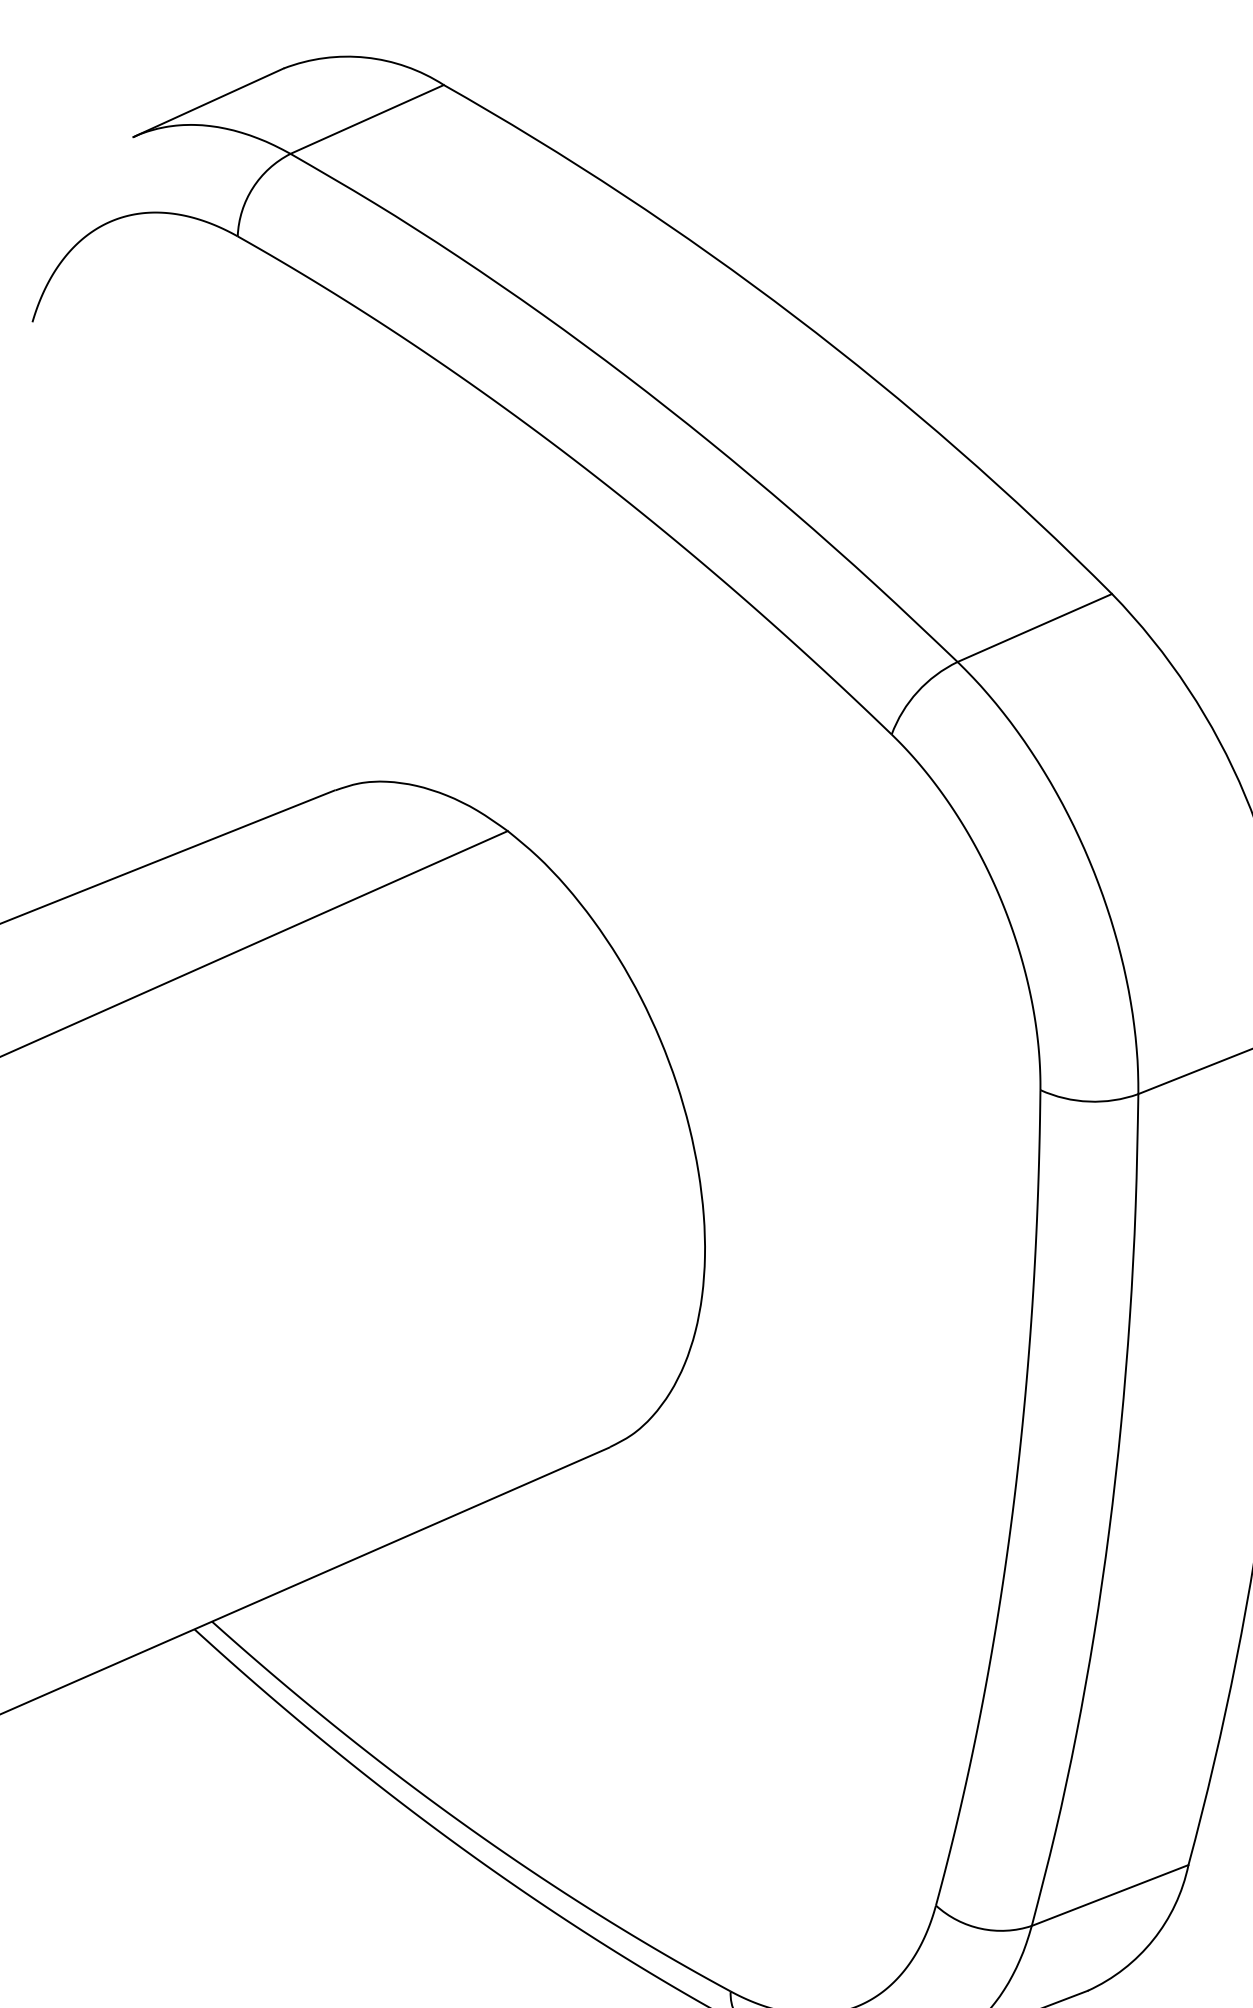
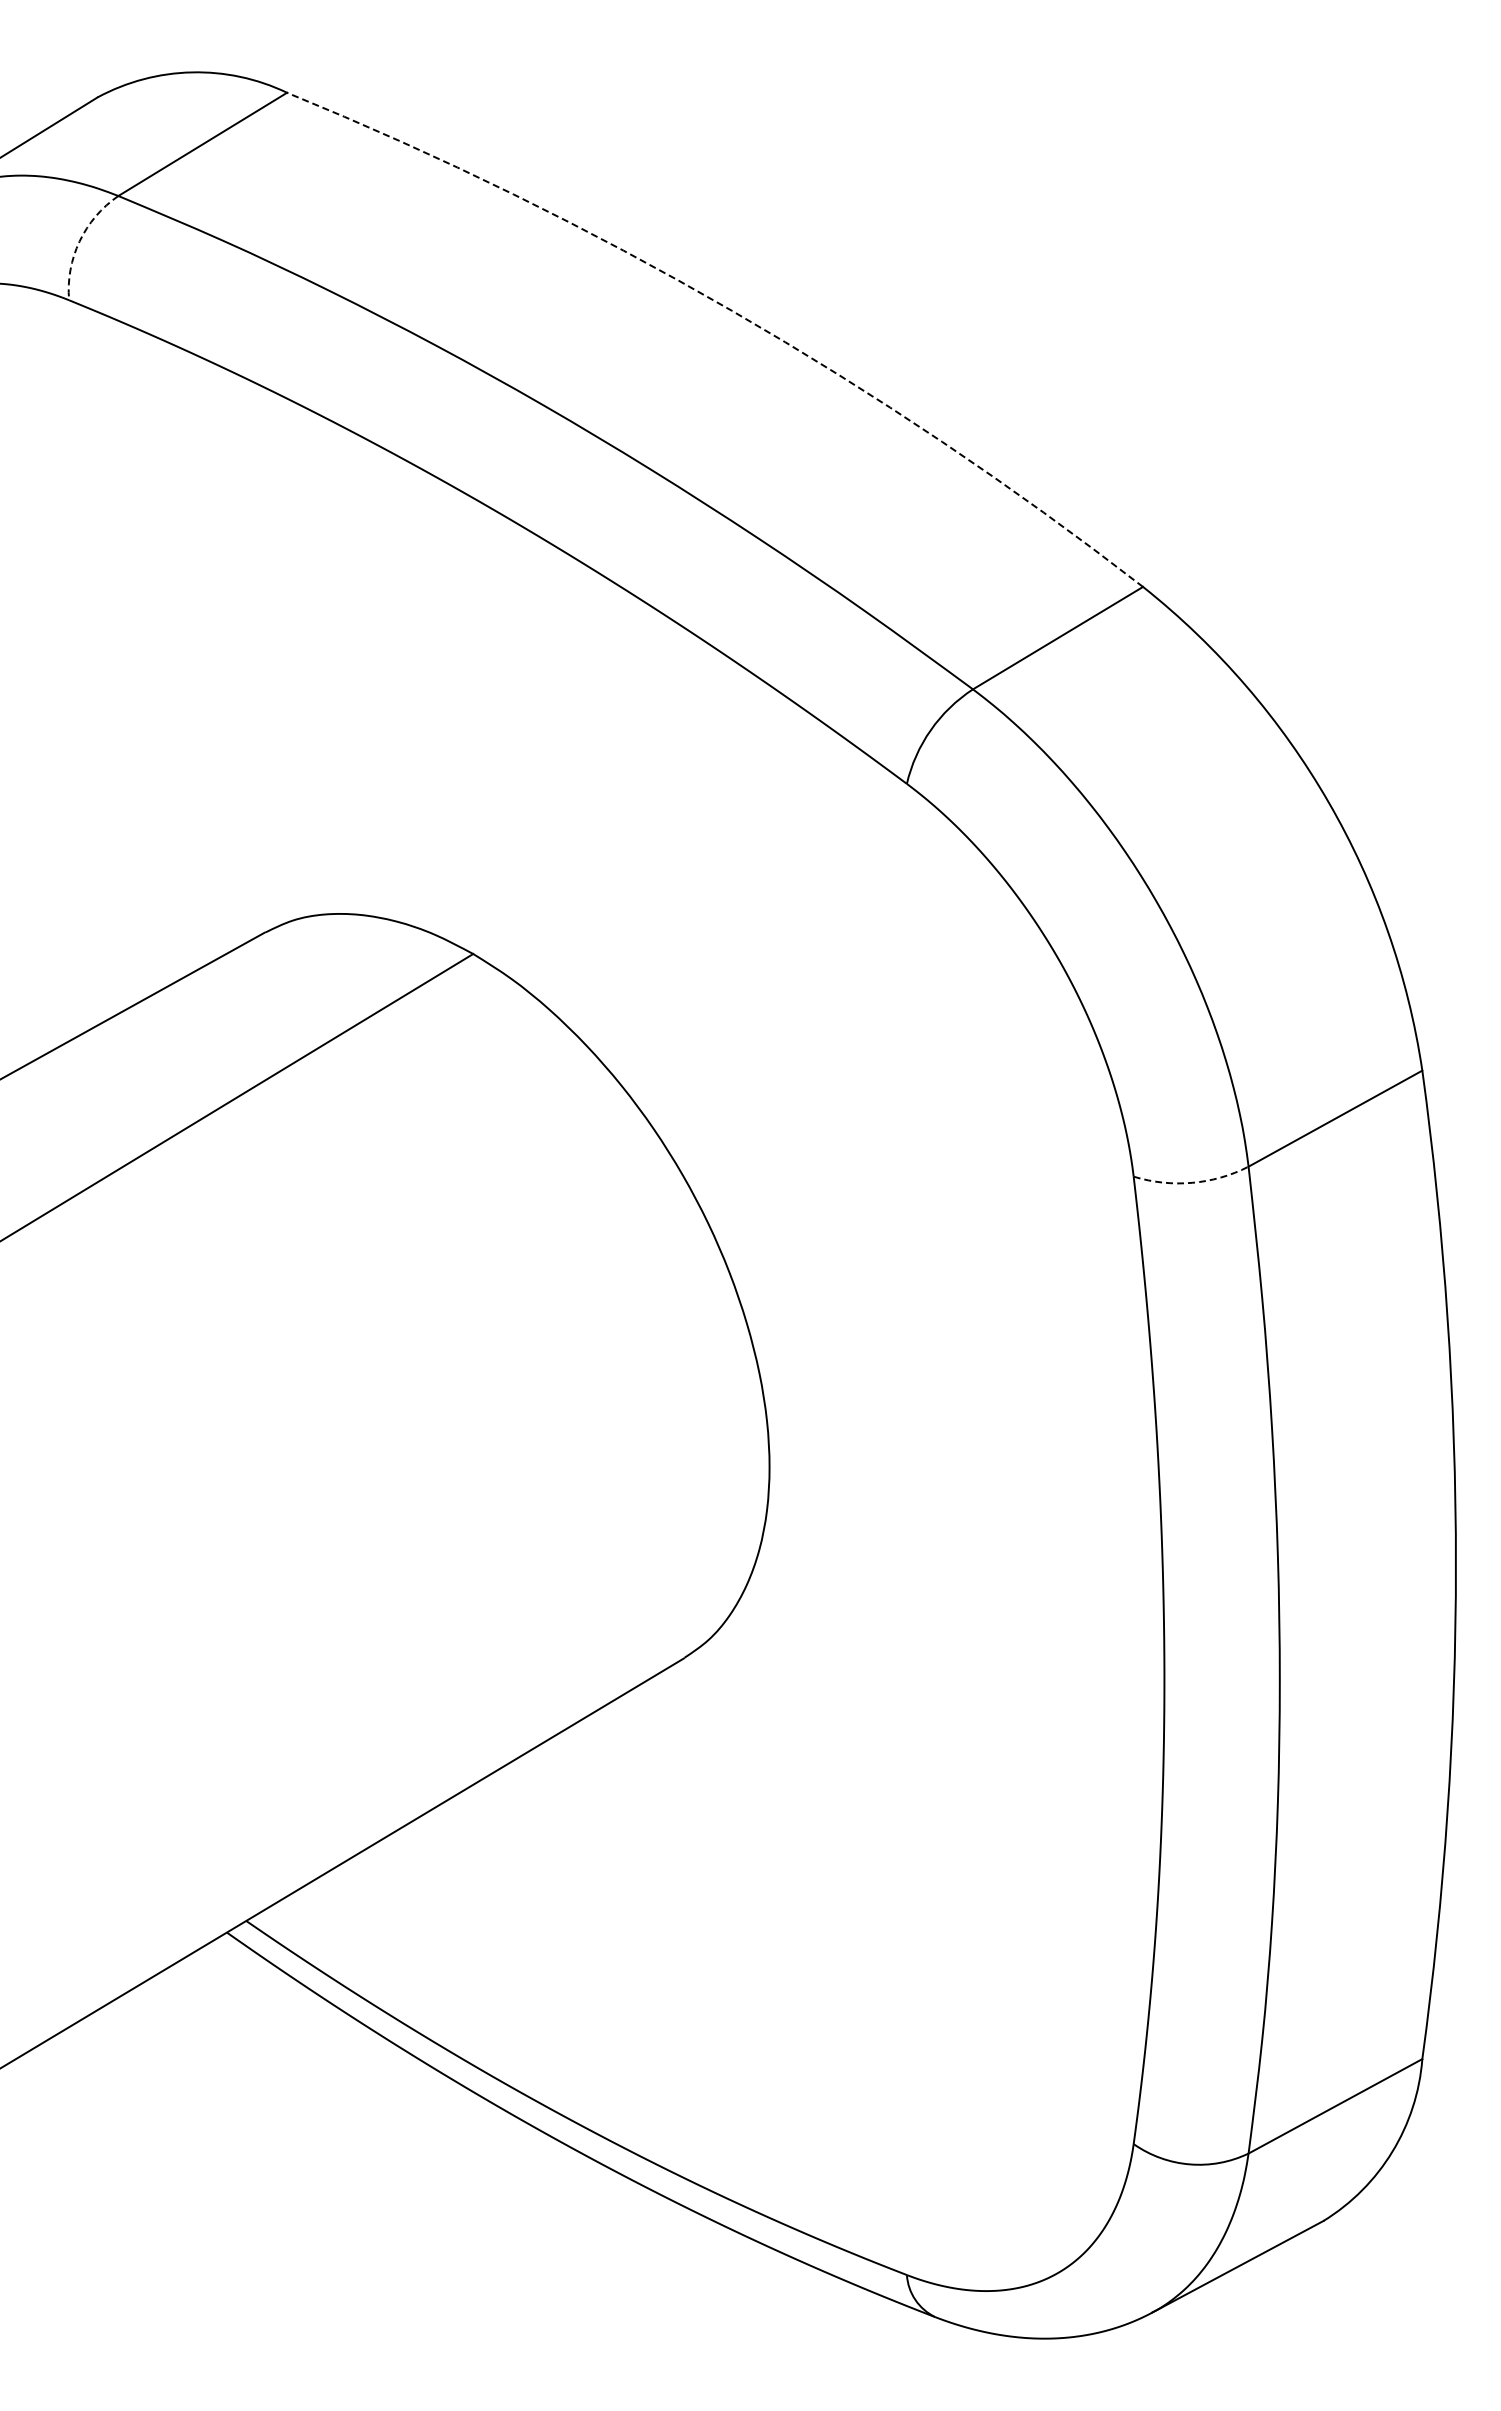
arc: (252, 188) -> (79, 241), solid -> dashed
arc: (794, 316) -> (731, 310), solid -> dashed
arc: (1089, 1101) -> (1192, 1182), solid -> dashed

